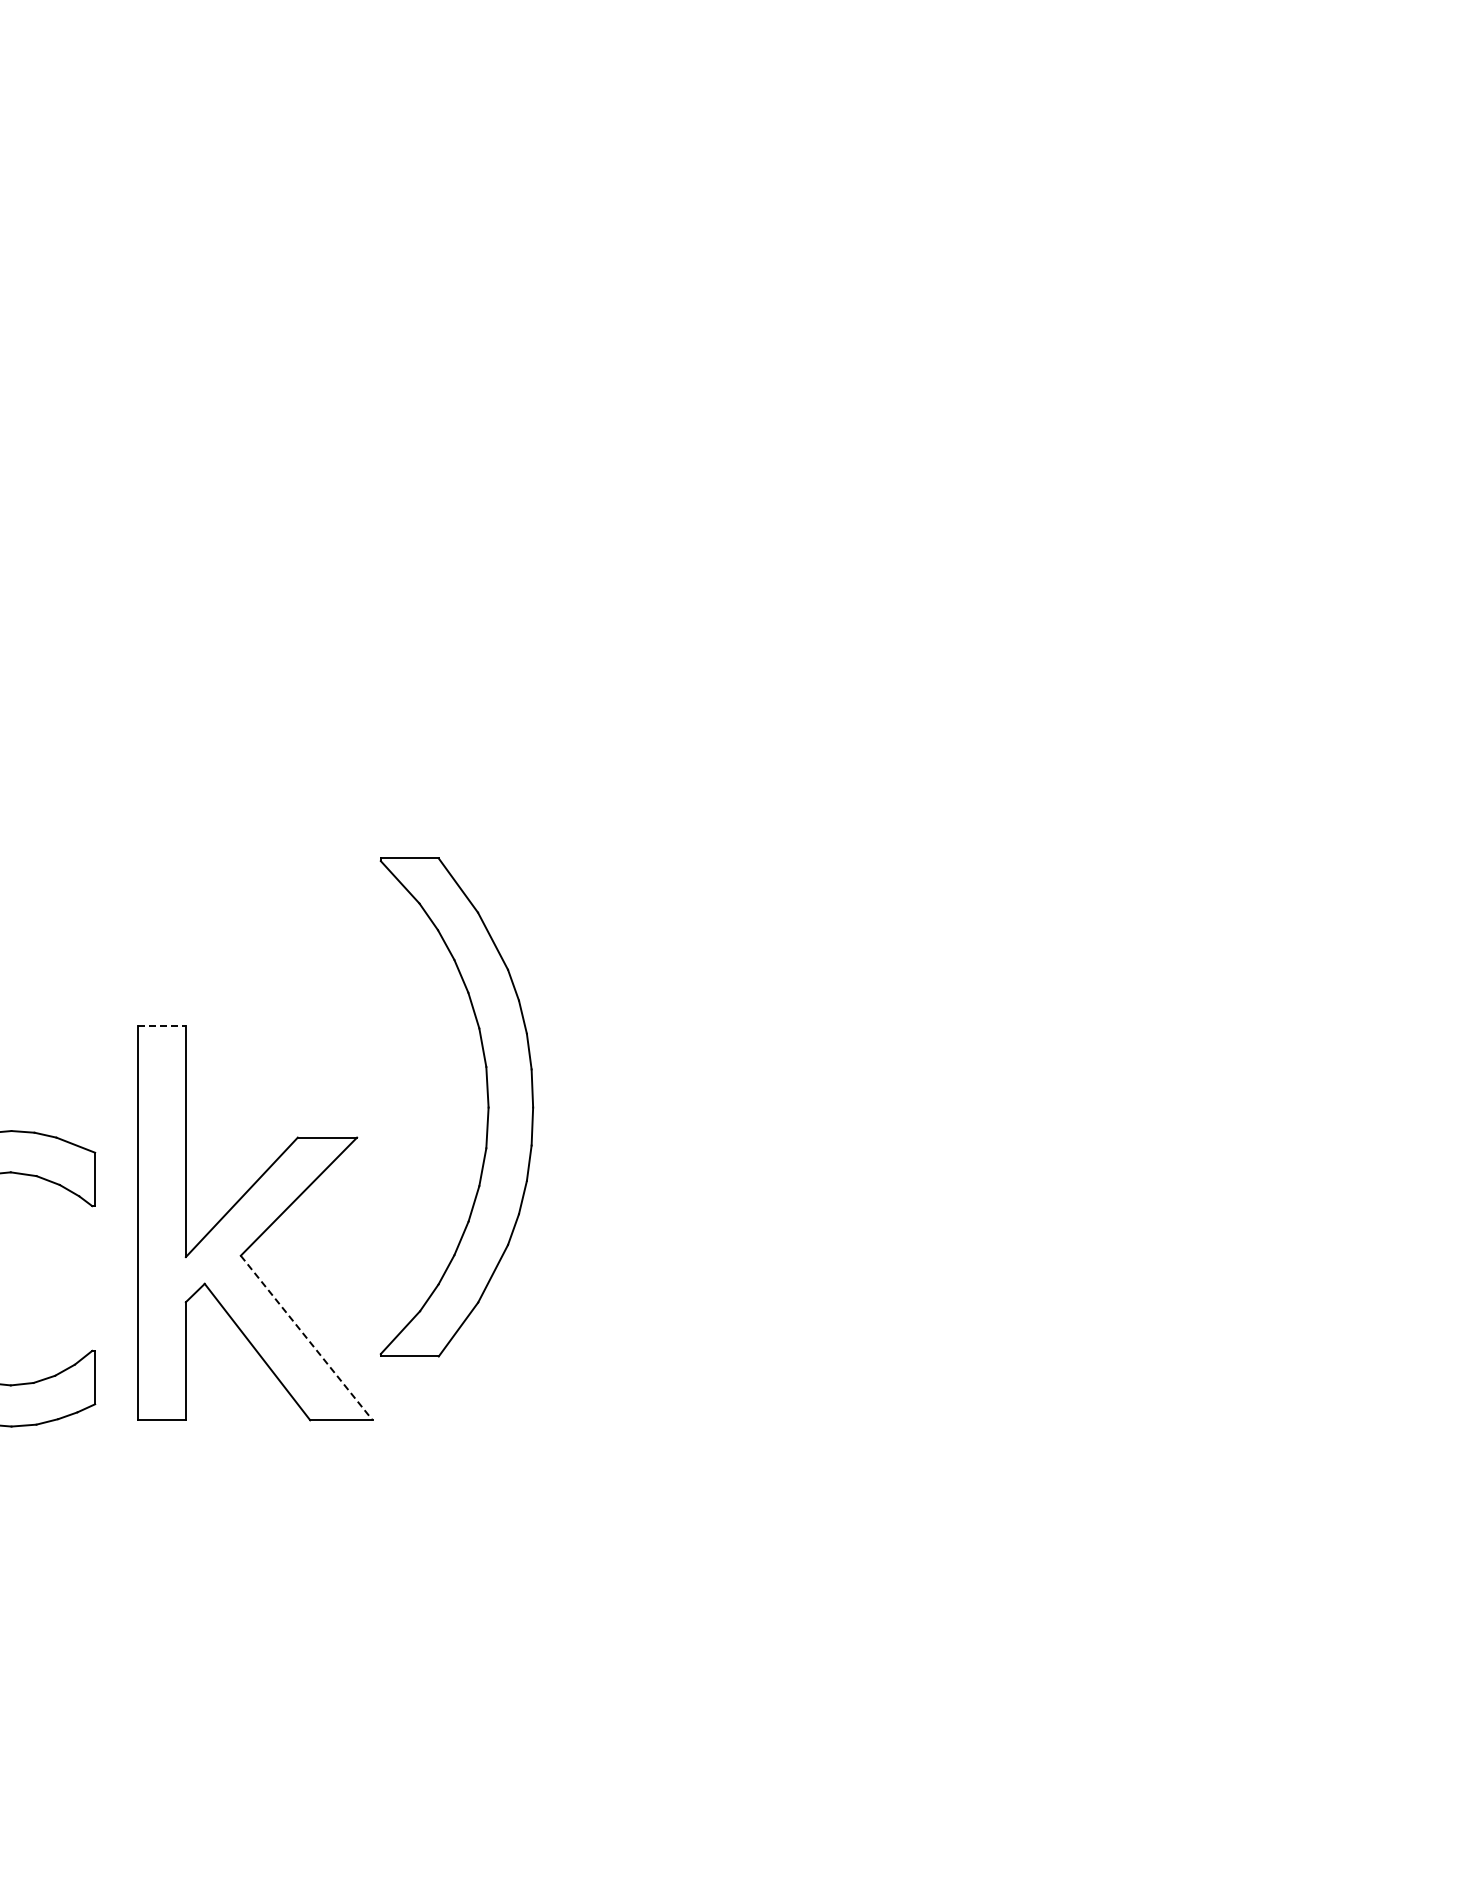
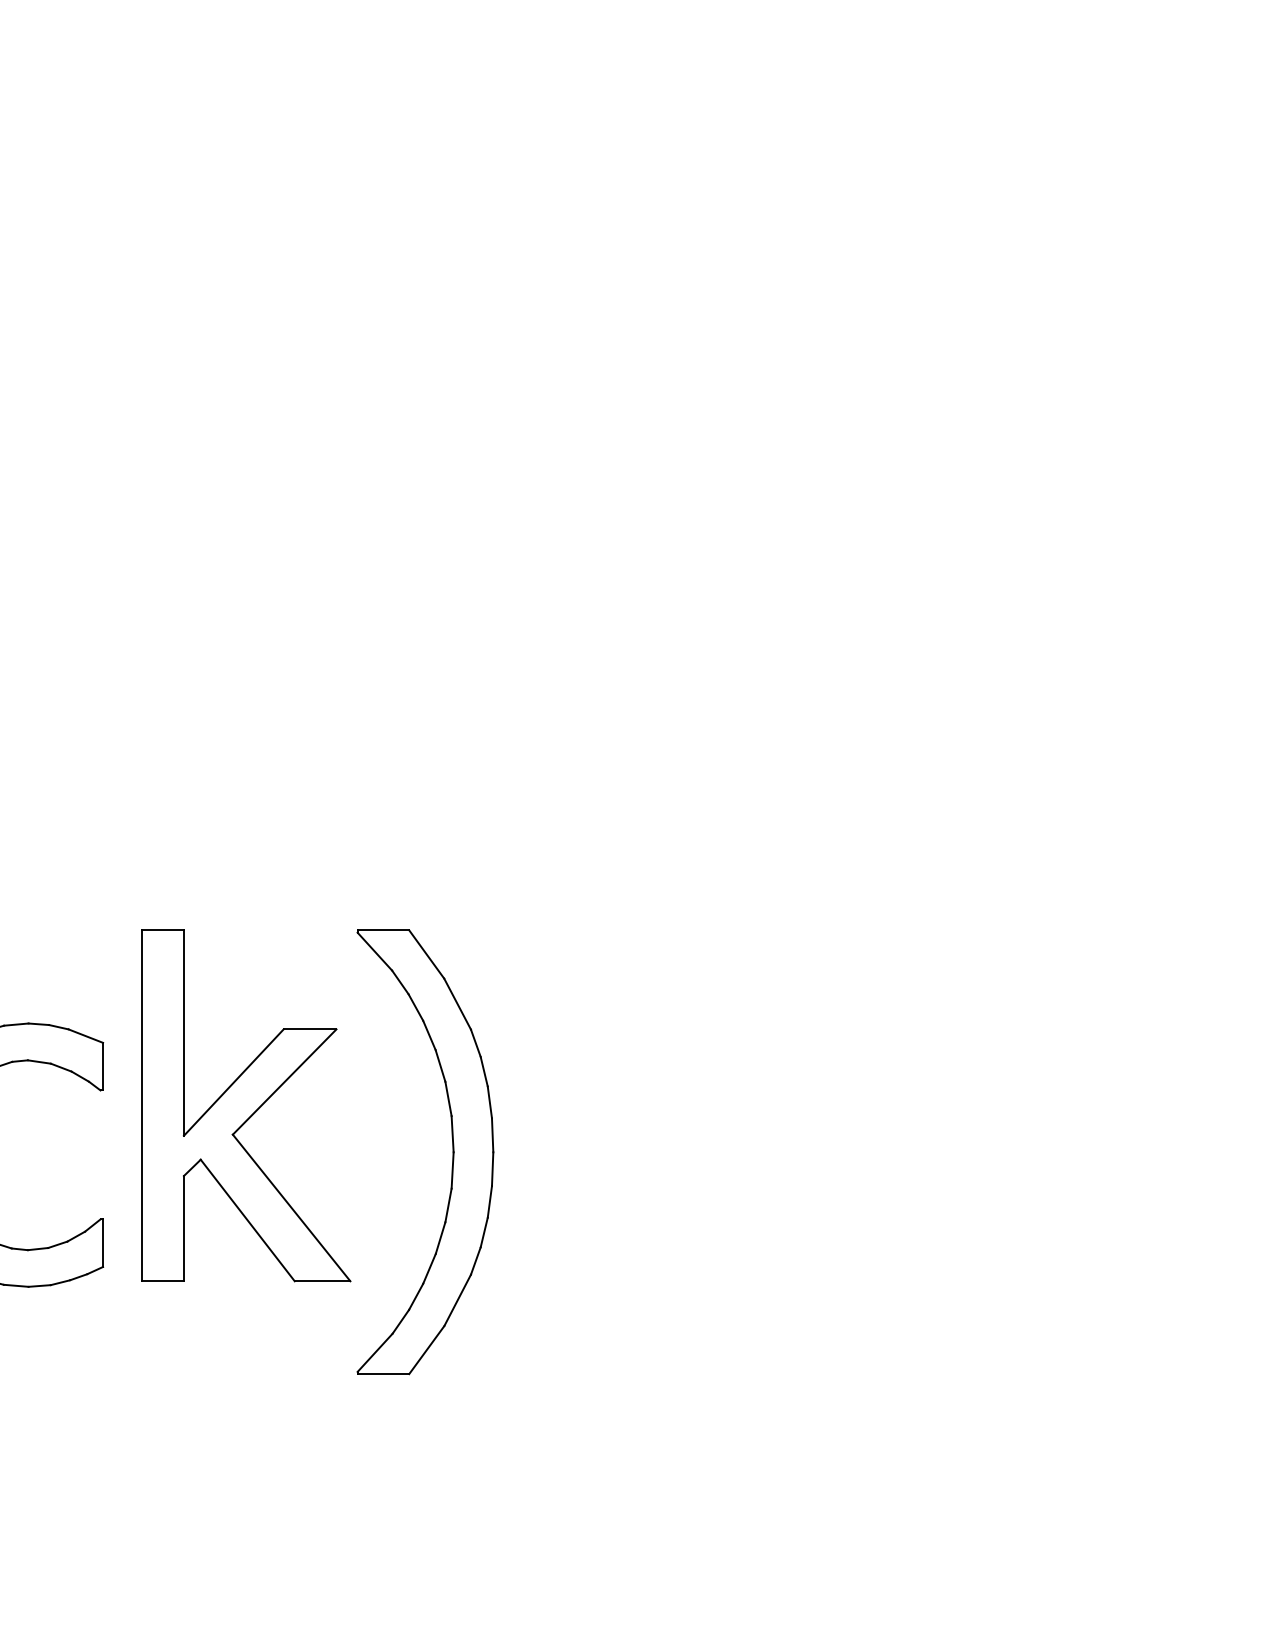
line: (162, 1026) -> (163, 930), dashed -> solid
part: (487, 1107) -> (452, 1152), moved
line: (307, 1338) -> (292, 1208), dashed -> solid

